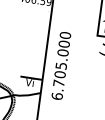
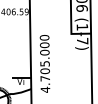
text: (57, 96) -> (45, 89), 6.705.000 -> 4.705.000

